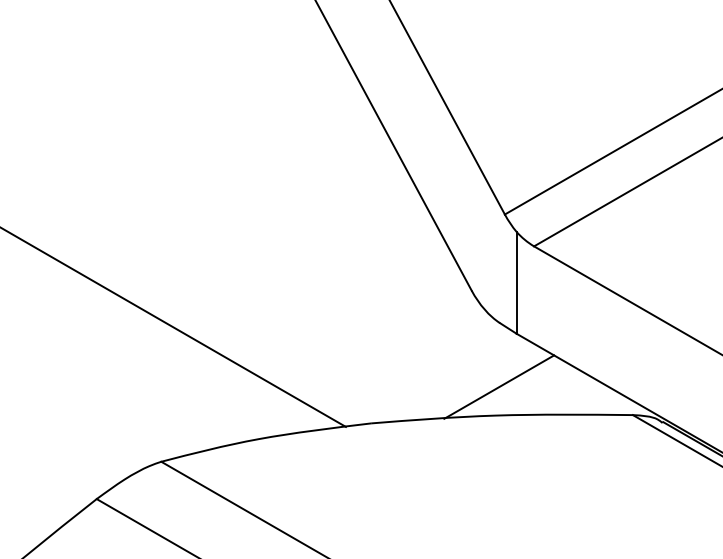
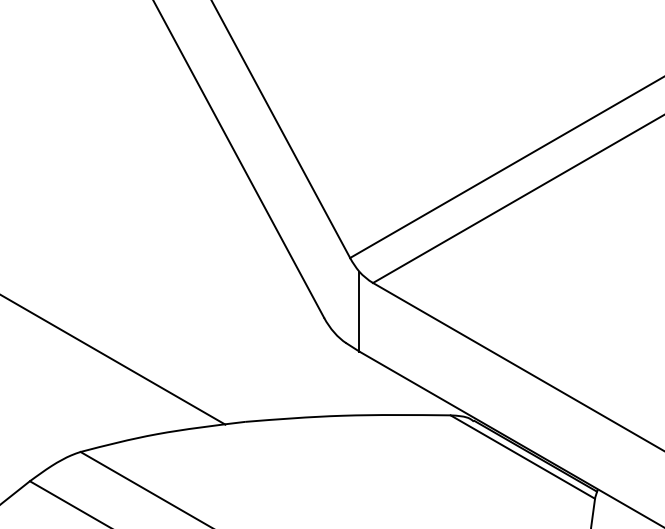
line: (498, 387) -> (345, 393), removed

